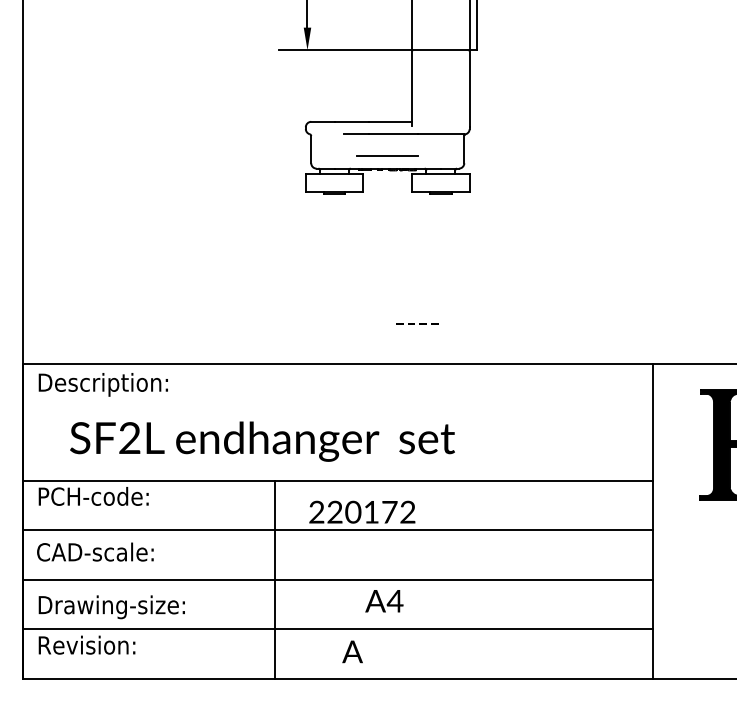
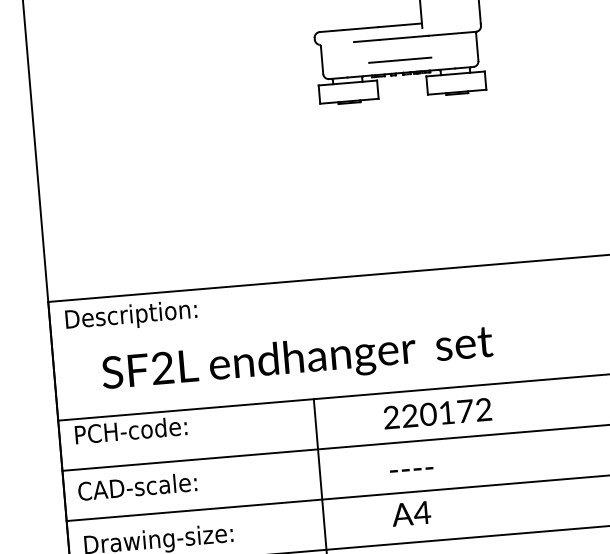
text: (417, 323) -> (411, 469), moved
text: (362, 511) -> (437, 412), moved
text: (384, 601) -> (411, 514), moved

